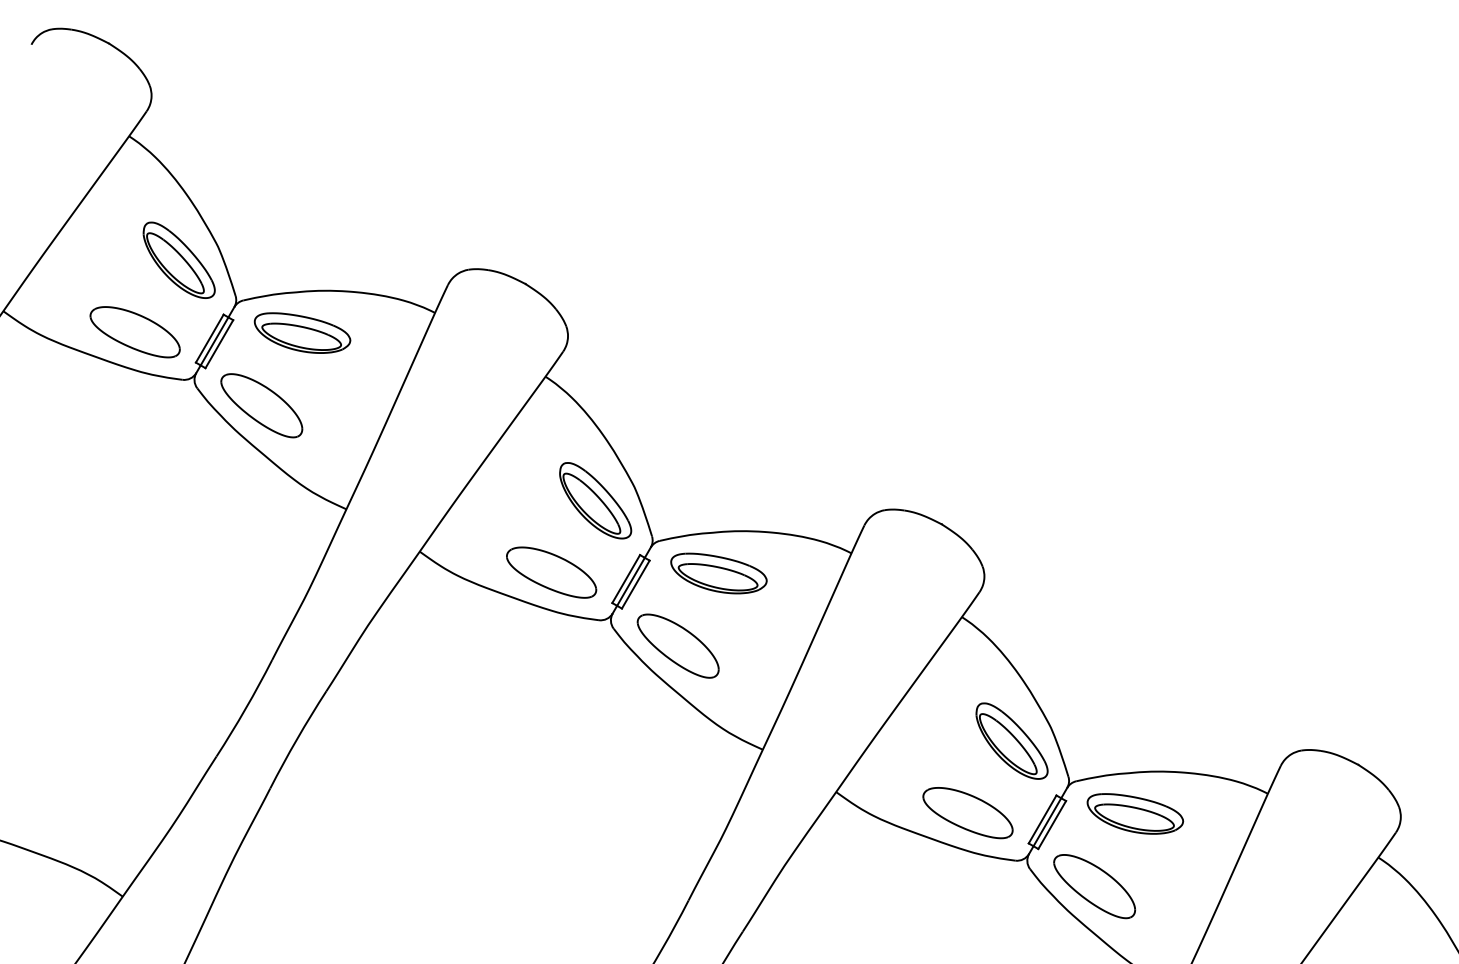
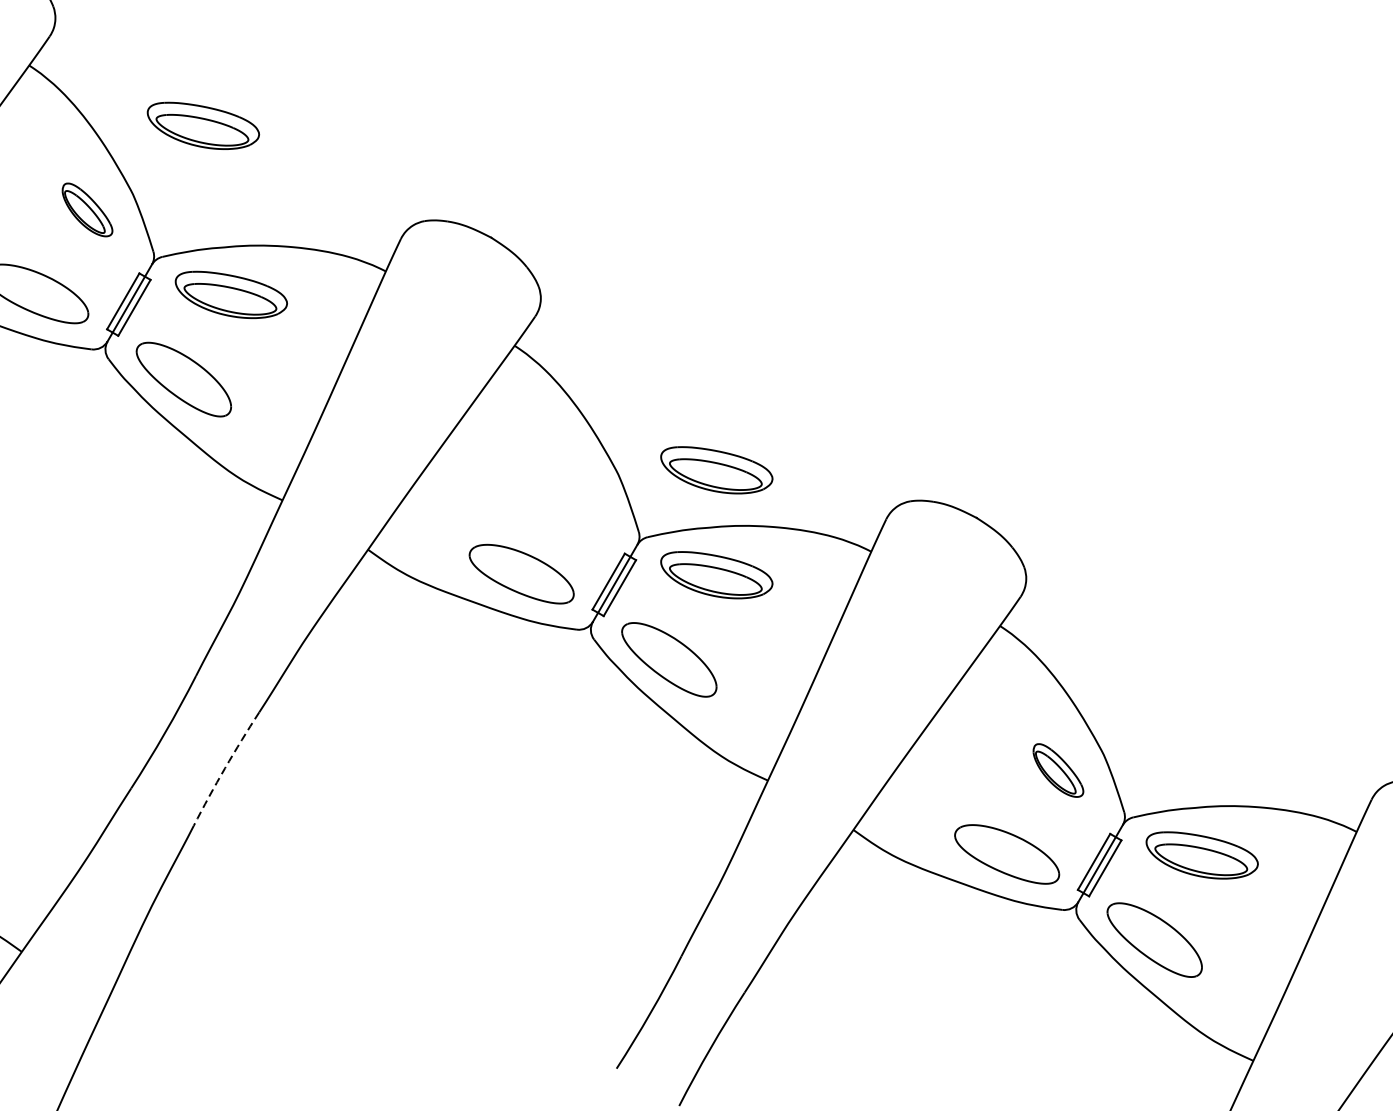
part: (278, 187) -> (203, 125), added
part: (178, 259) -> (86, 209), size x0.6
part: (718, 483) -> (716, 470), added
part: (595, 500) -> (572, 490), removed
arc: (297, 739) -> (225, 768), solid -> dashed
part: (1011, 740) -> (1057, 769), size x0.6

